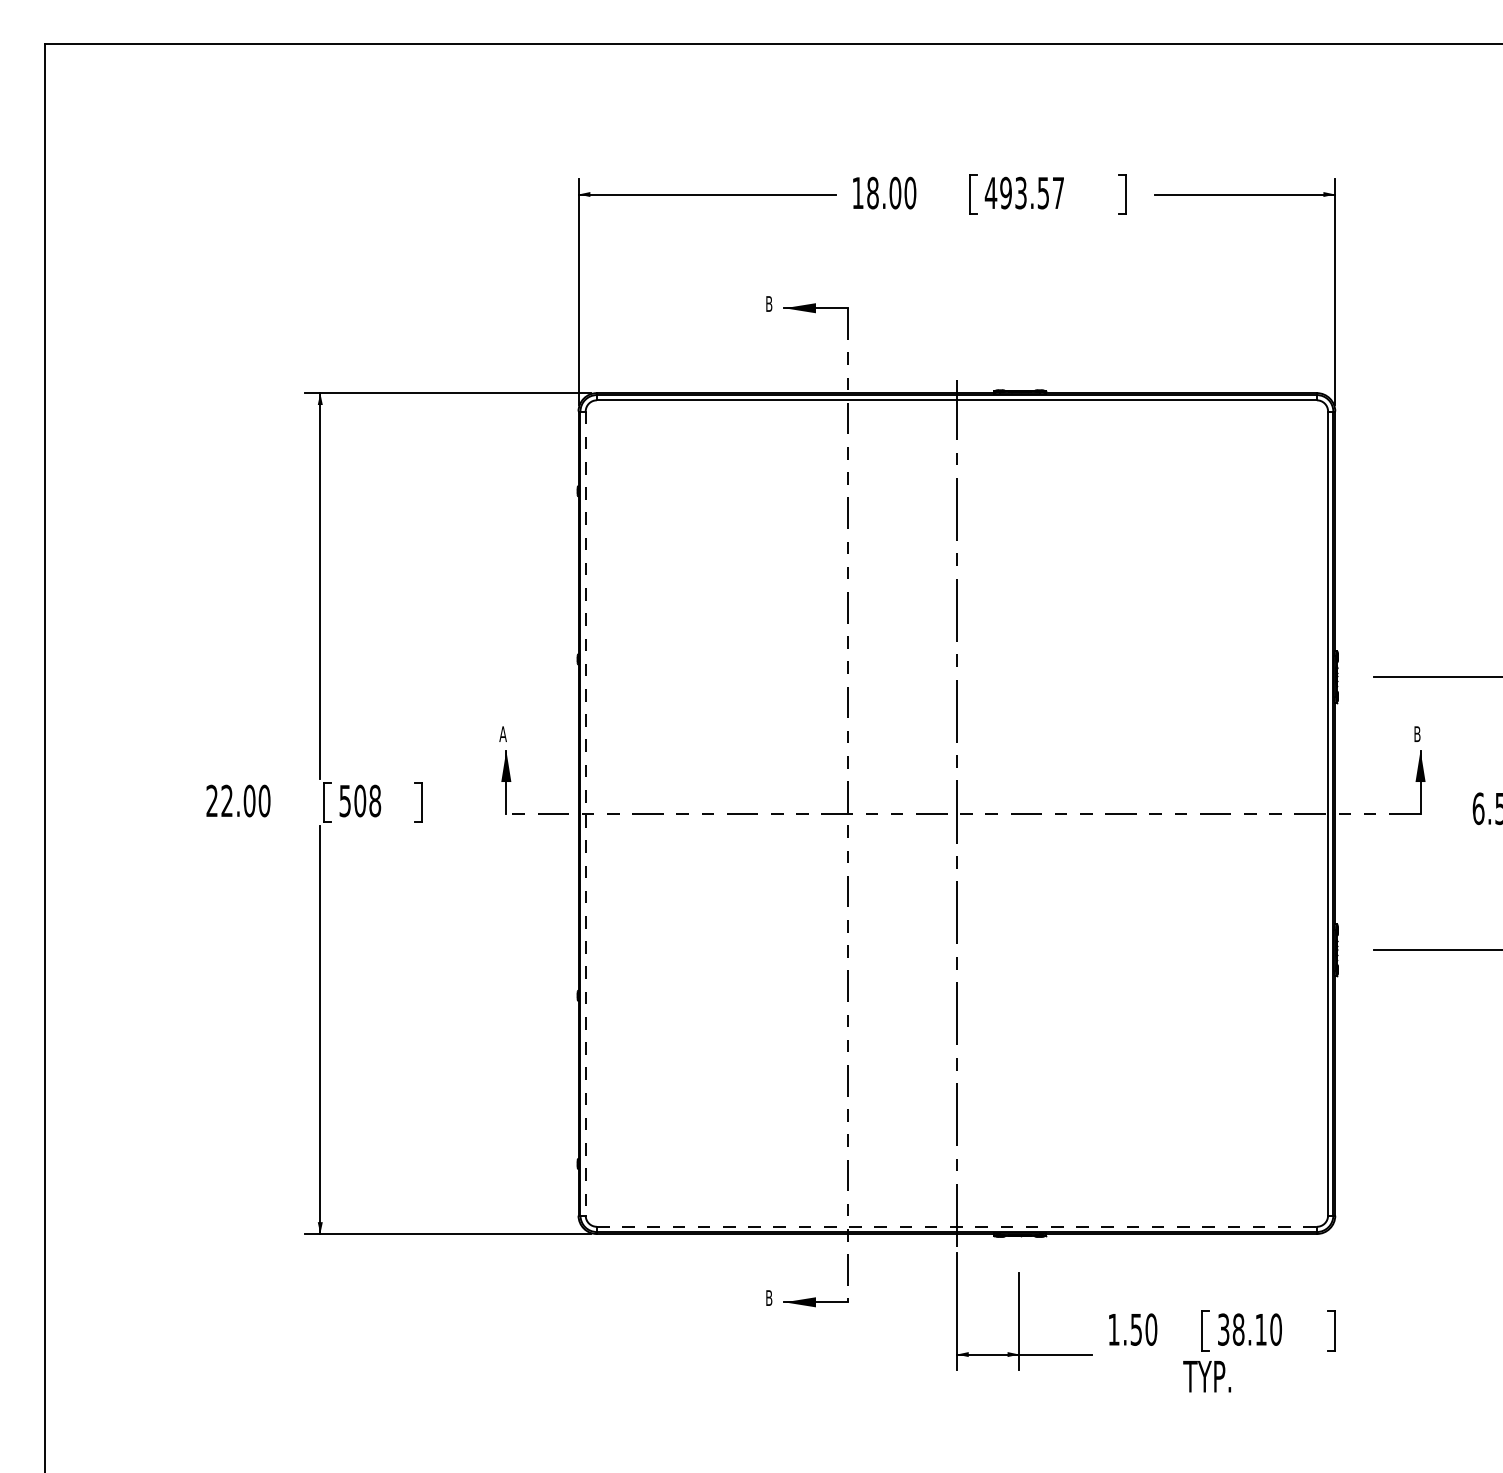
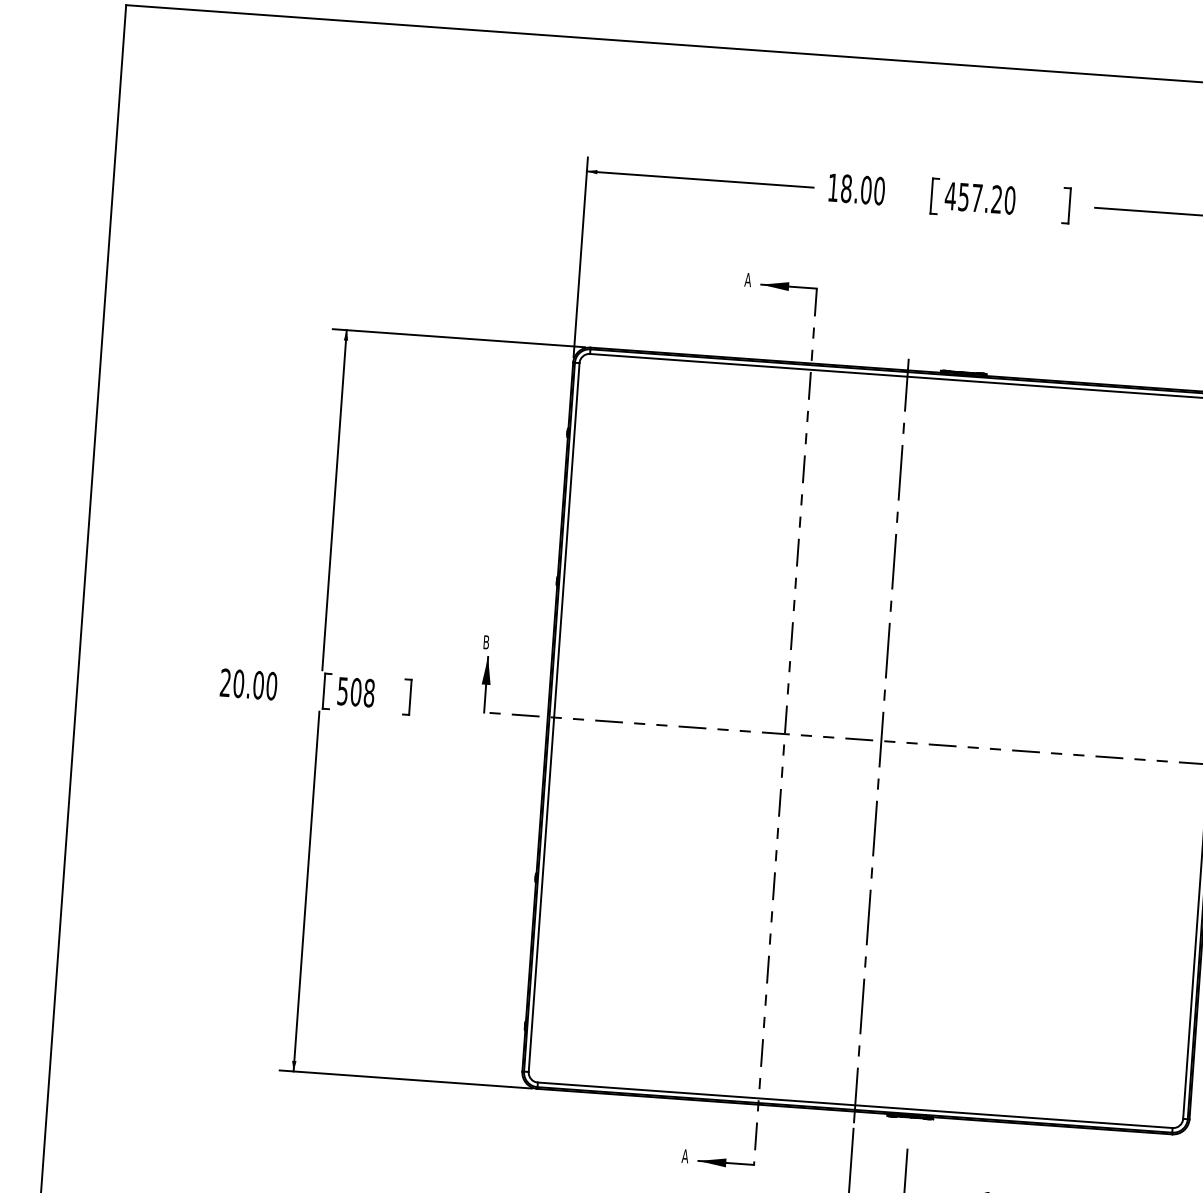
text: (1032, 192) -> (987, 198), 493.57 -> 457.20
text: (768, 303) -> (747, 279), B -> A
text: (502, 733) -> (485, 641), A -> B
text: (227, 800) -> (239, 683), 22.00 -> 20.00
line: (585, 814) -> (553, 718), dashed -> solid
line: (957, 1226) -> (855, 1105), dashed -> solid
text: (768, 1297) -> (684, 1155), B -> A

